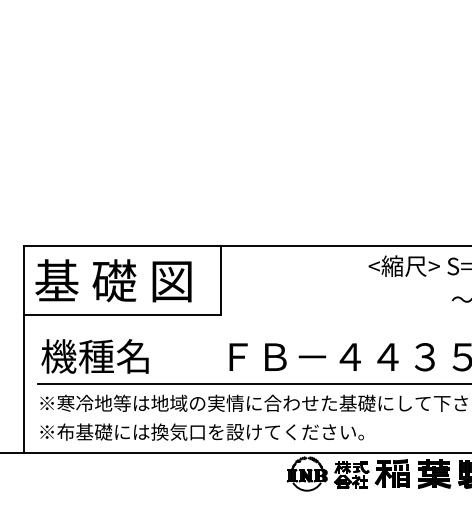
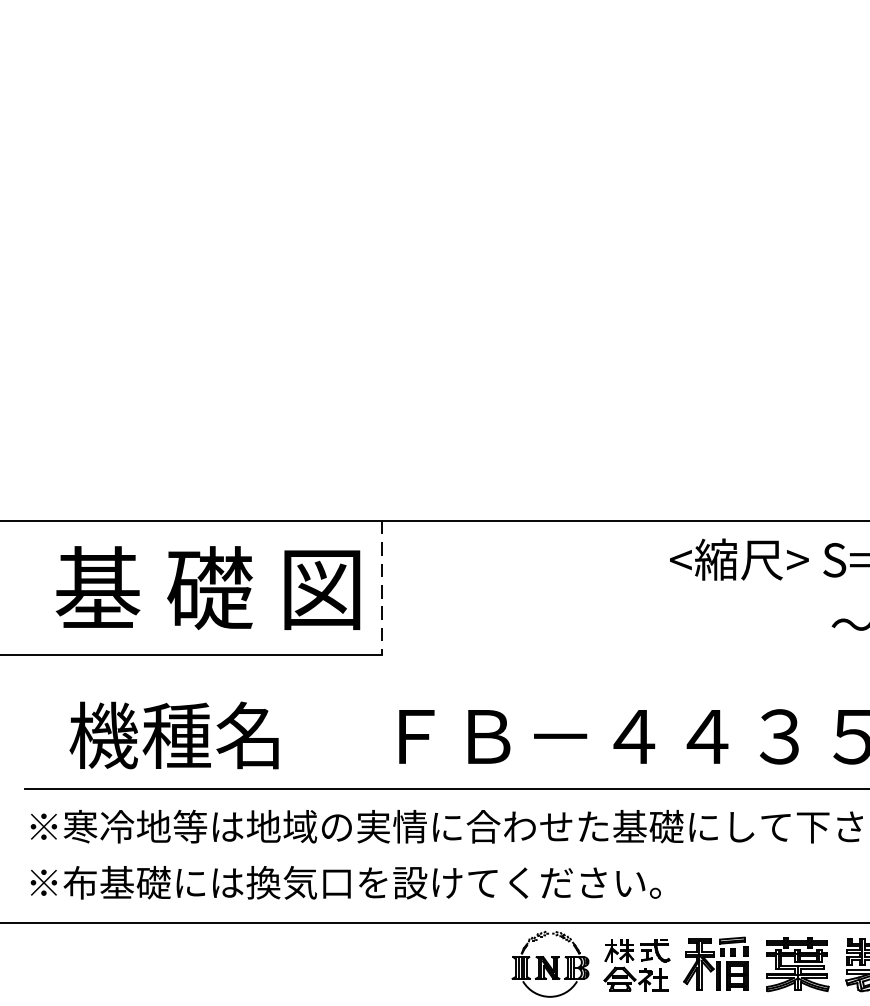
text: (113, 280) -> (208, 587), moved
line: (220, 281) -> (381, 589), solid -> dashed
text: (94, 356) -> (173, 735), moved

